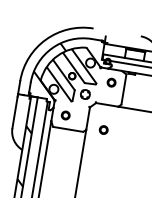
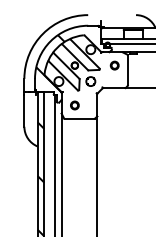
part: (103, 129) -> (114, 113), removed

